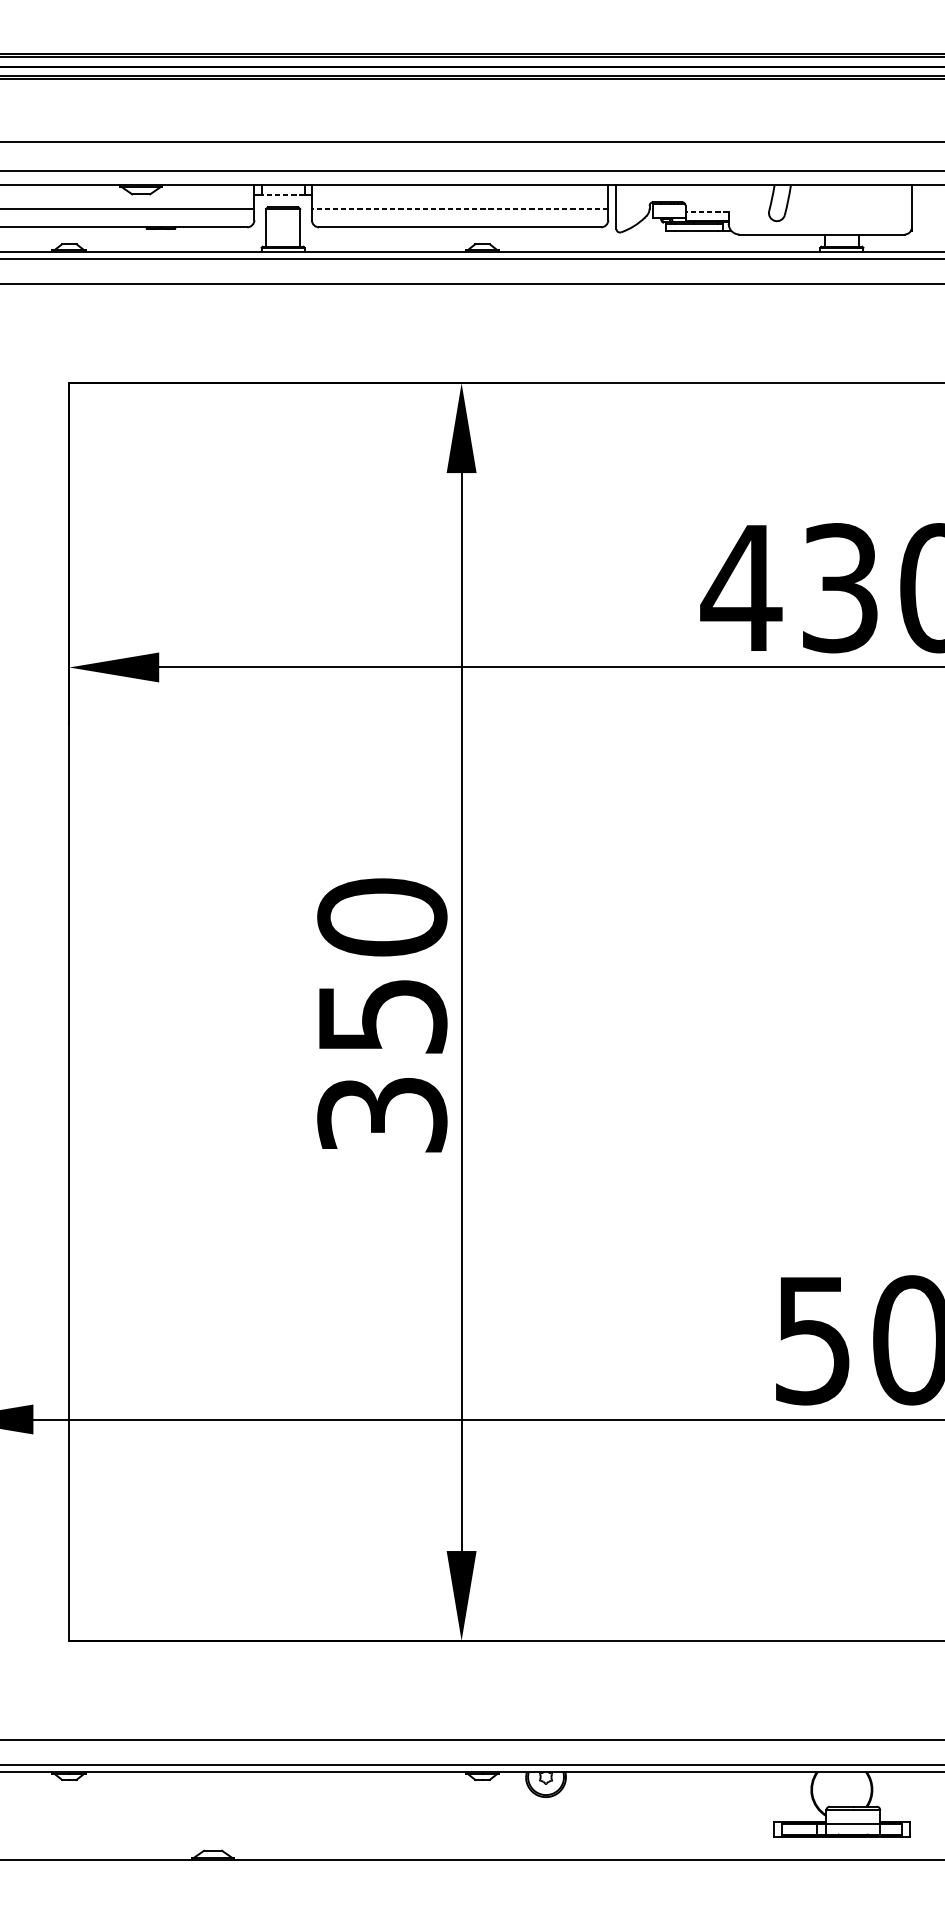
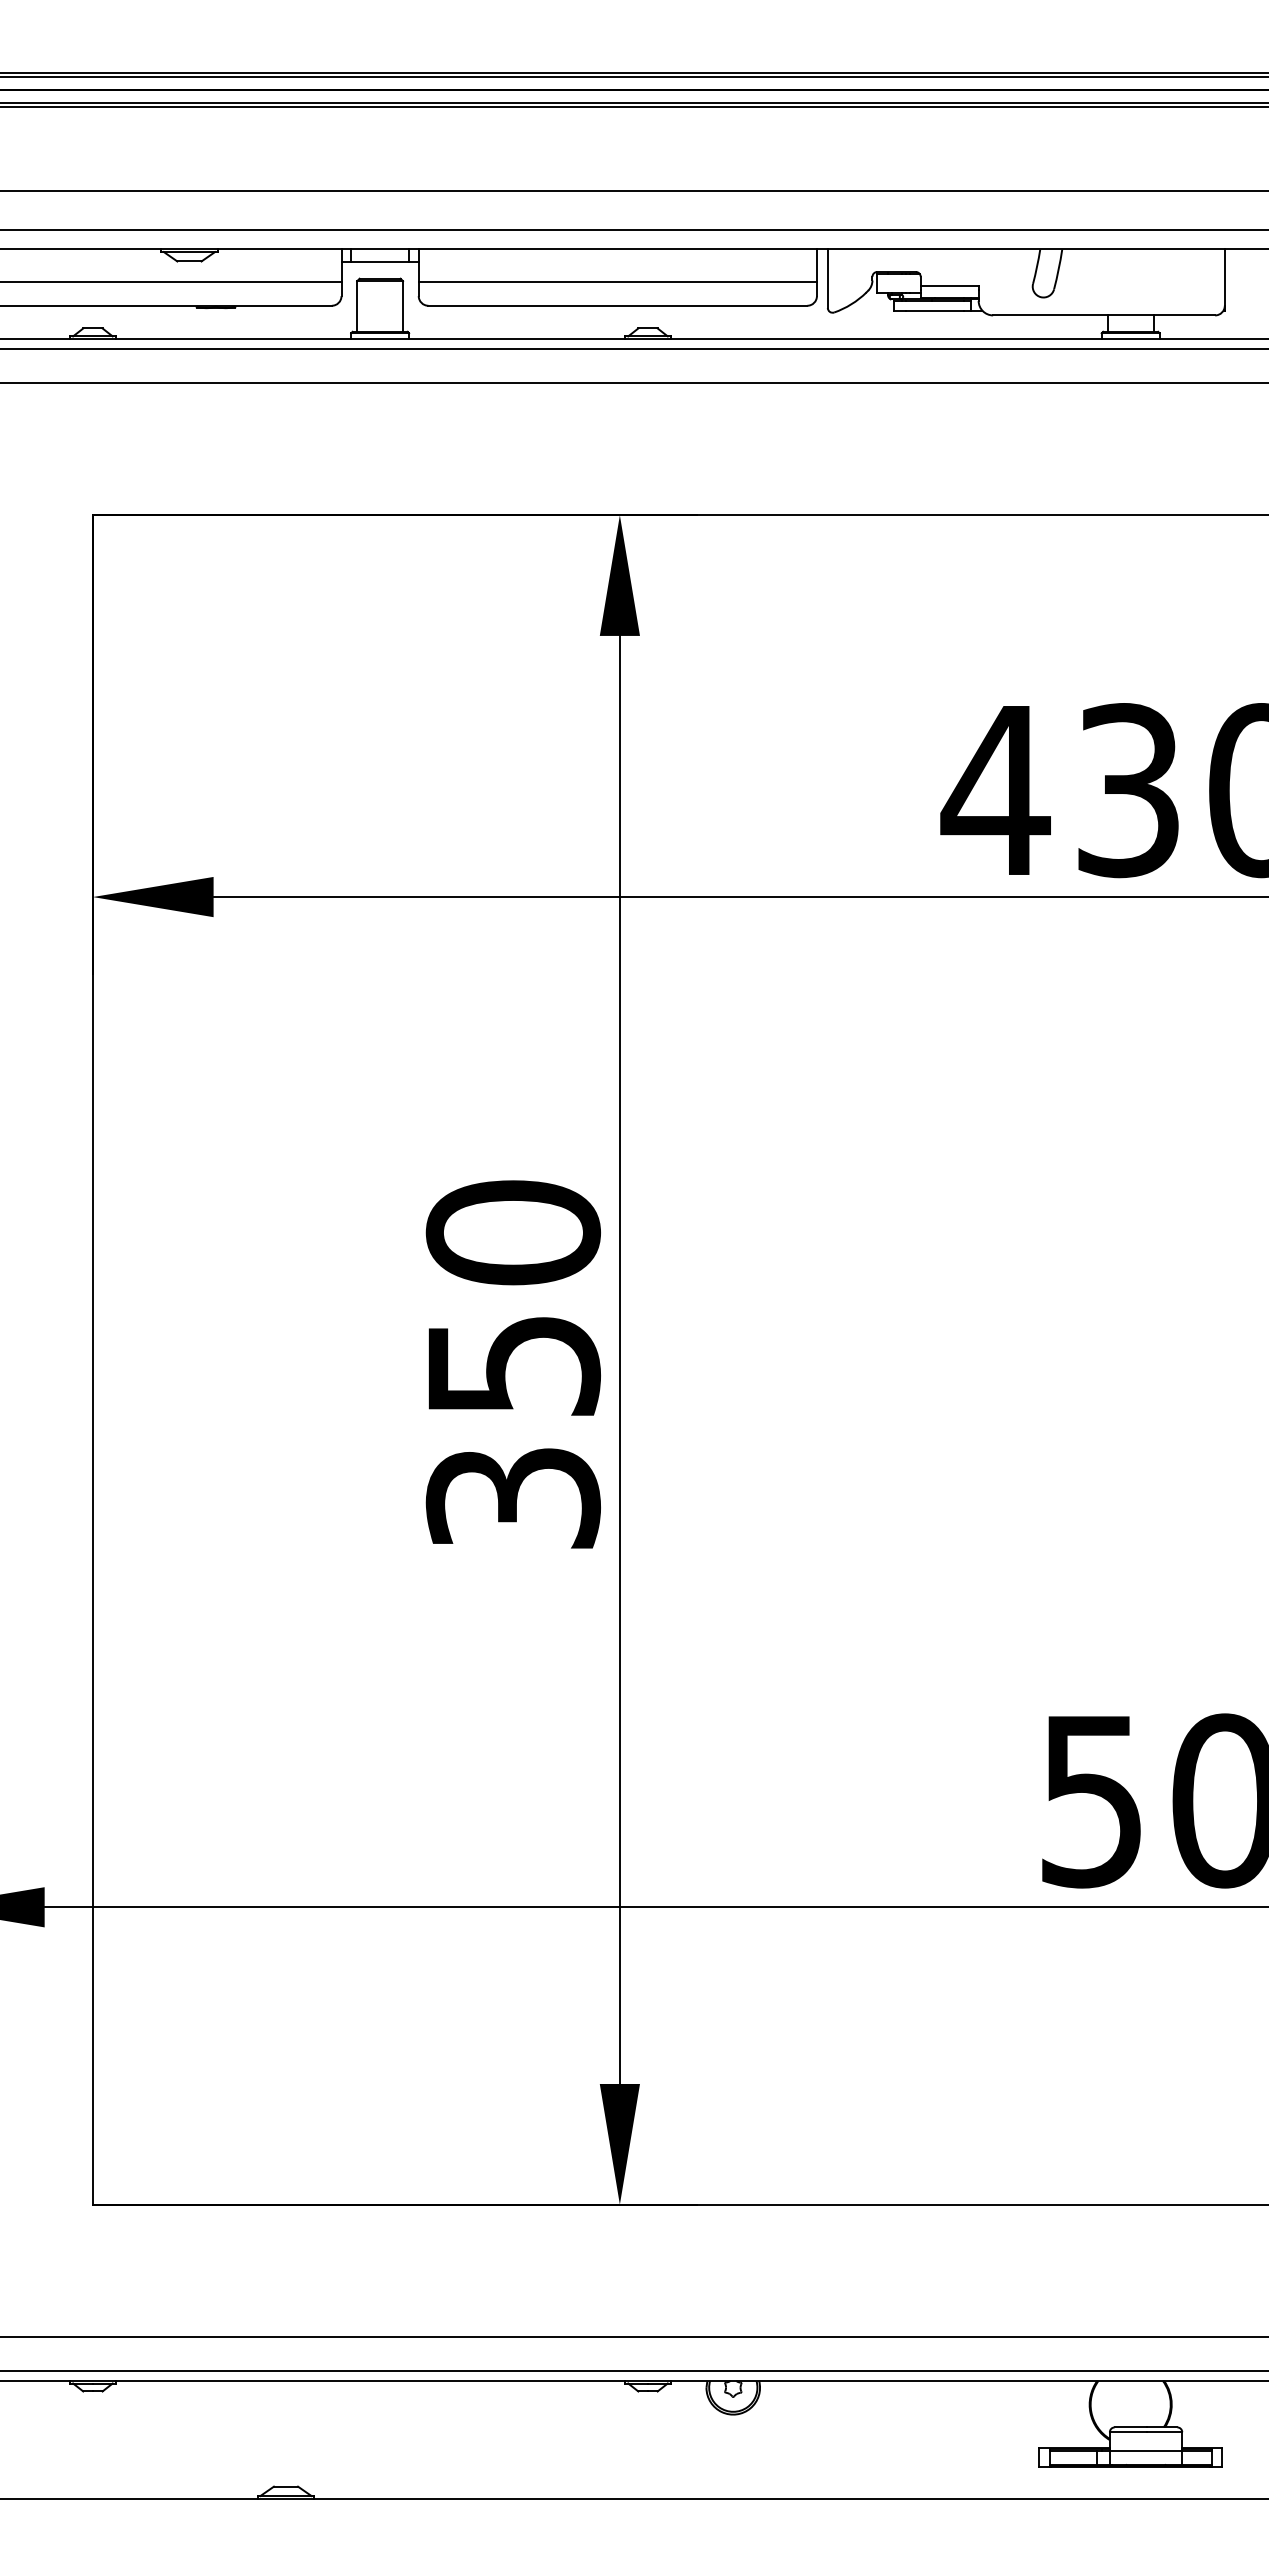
line: (283, 195) -> (380, 262), dashed -> solid
line: (459, 209) -> (617, 281), dashed -> solid
line: (706, 212) -> (949, 285), dashed -> solid

